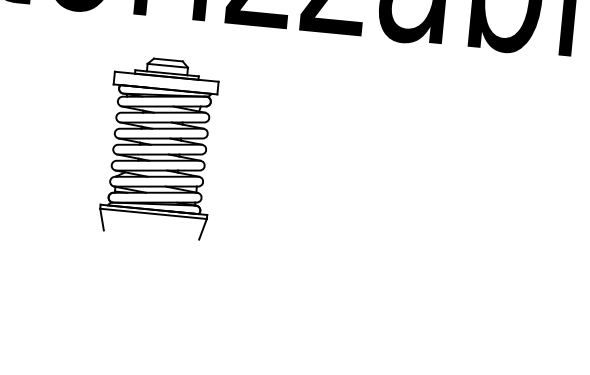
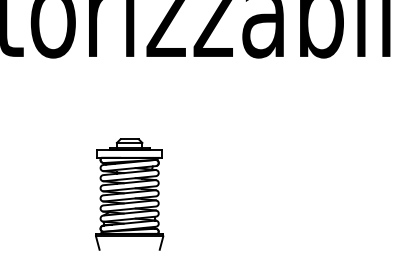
part: (159, 147) -> (129, 194), moved

